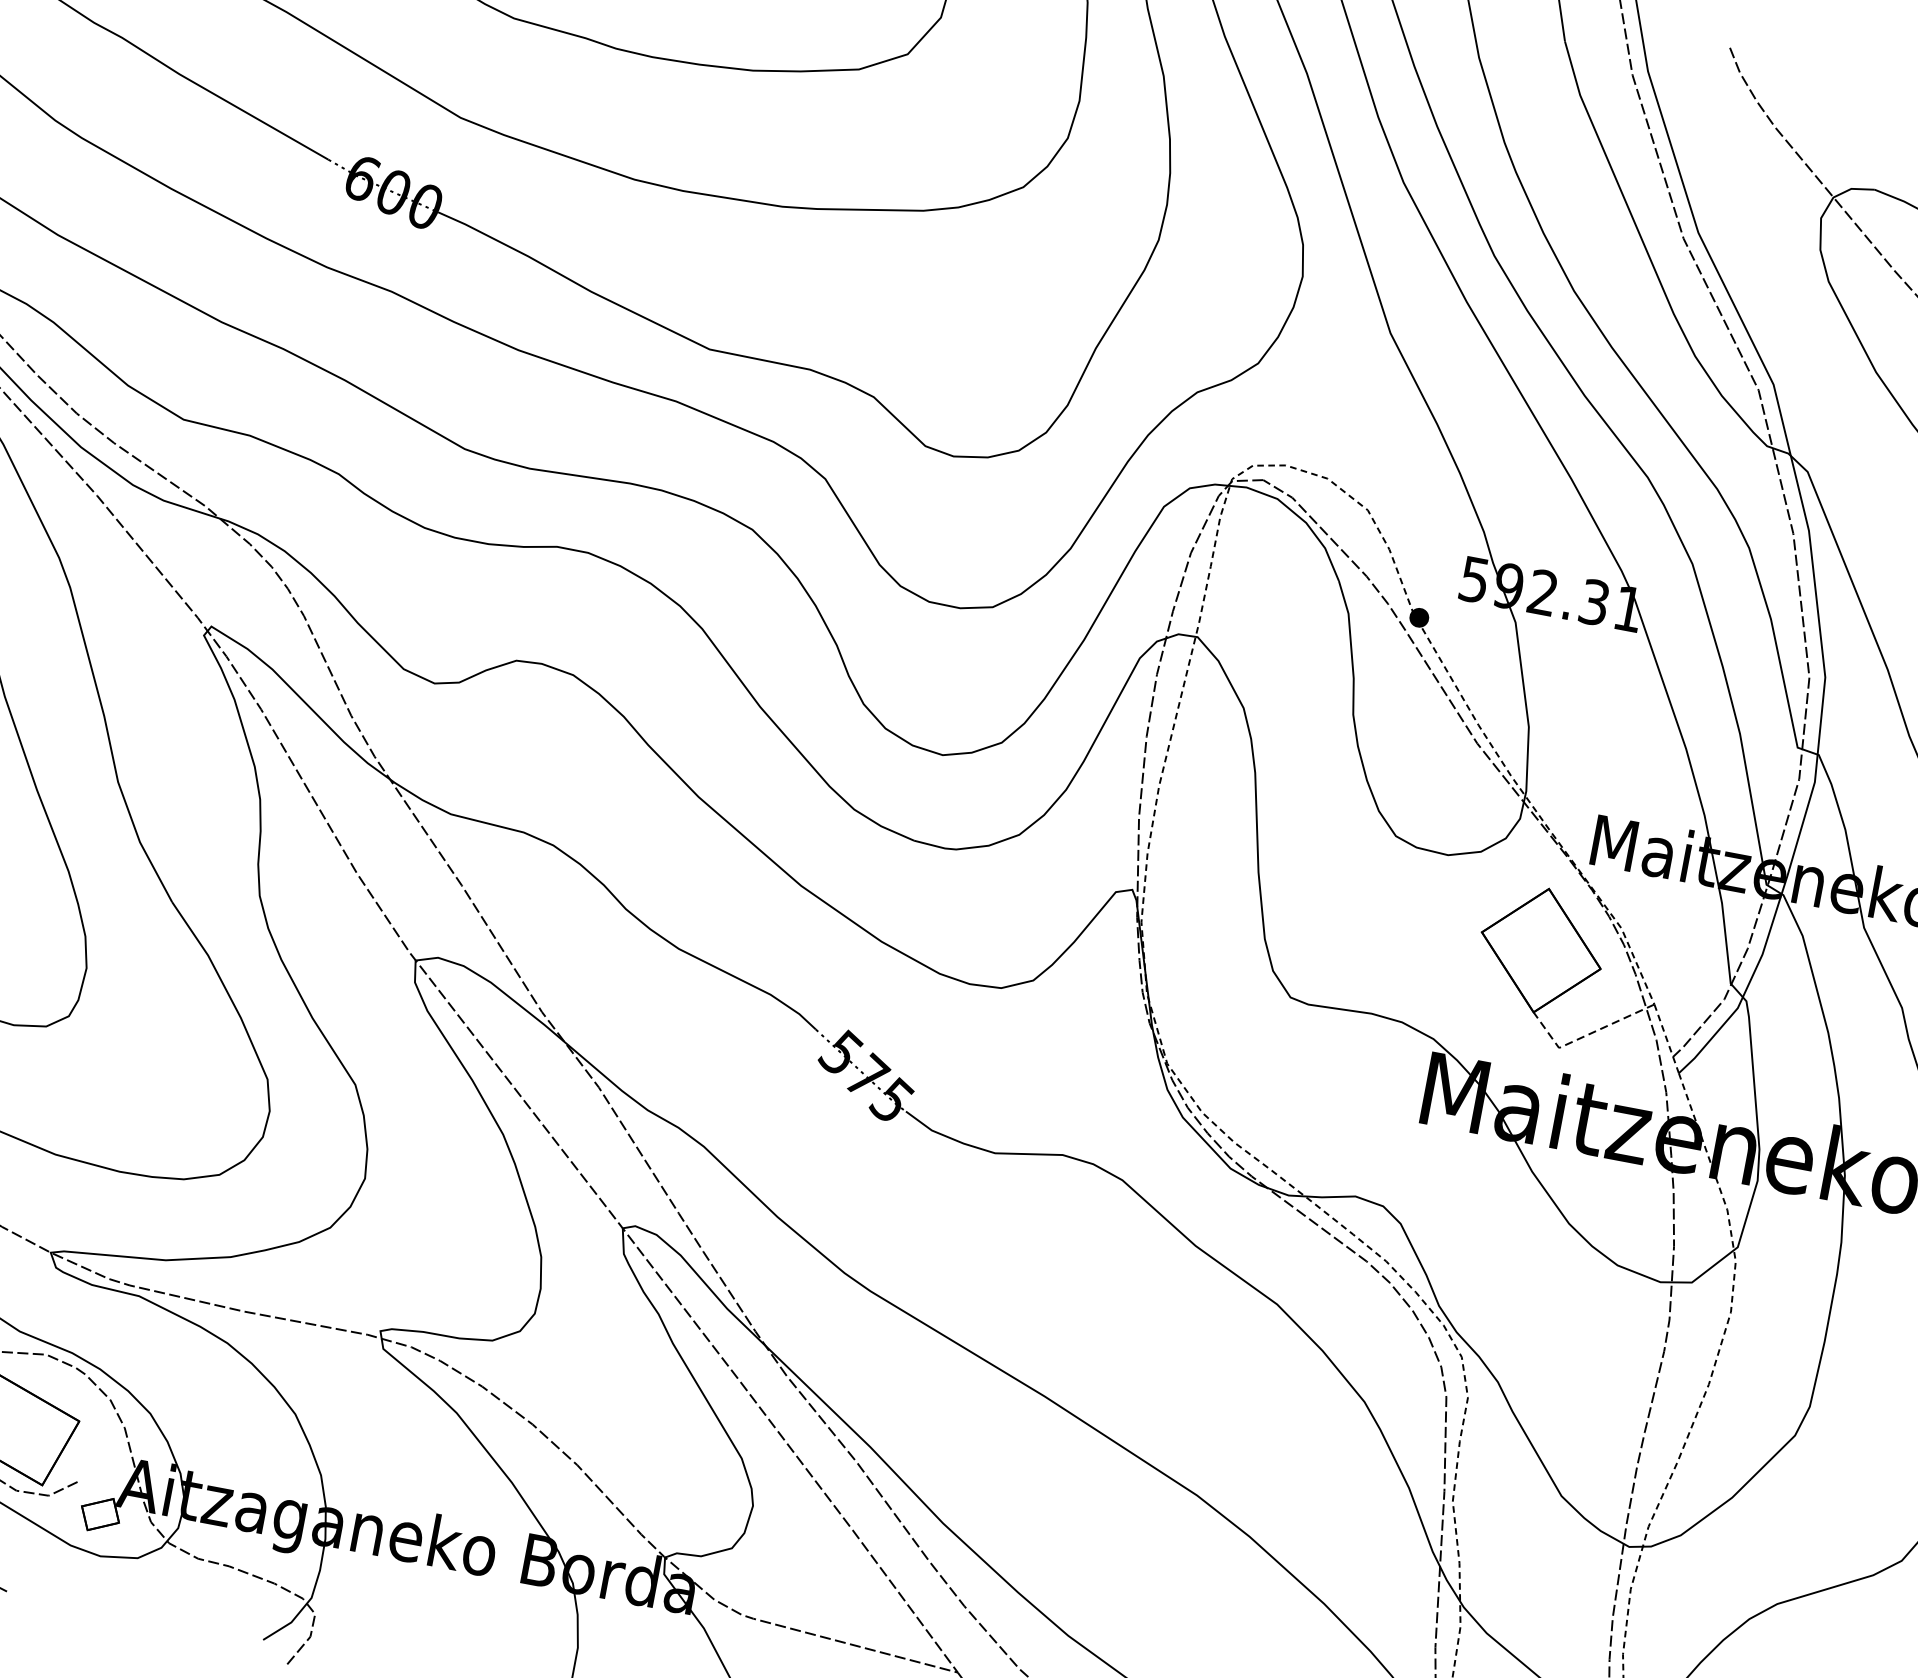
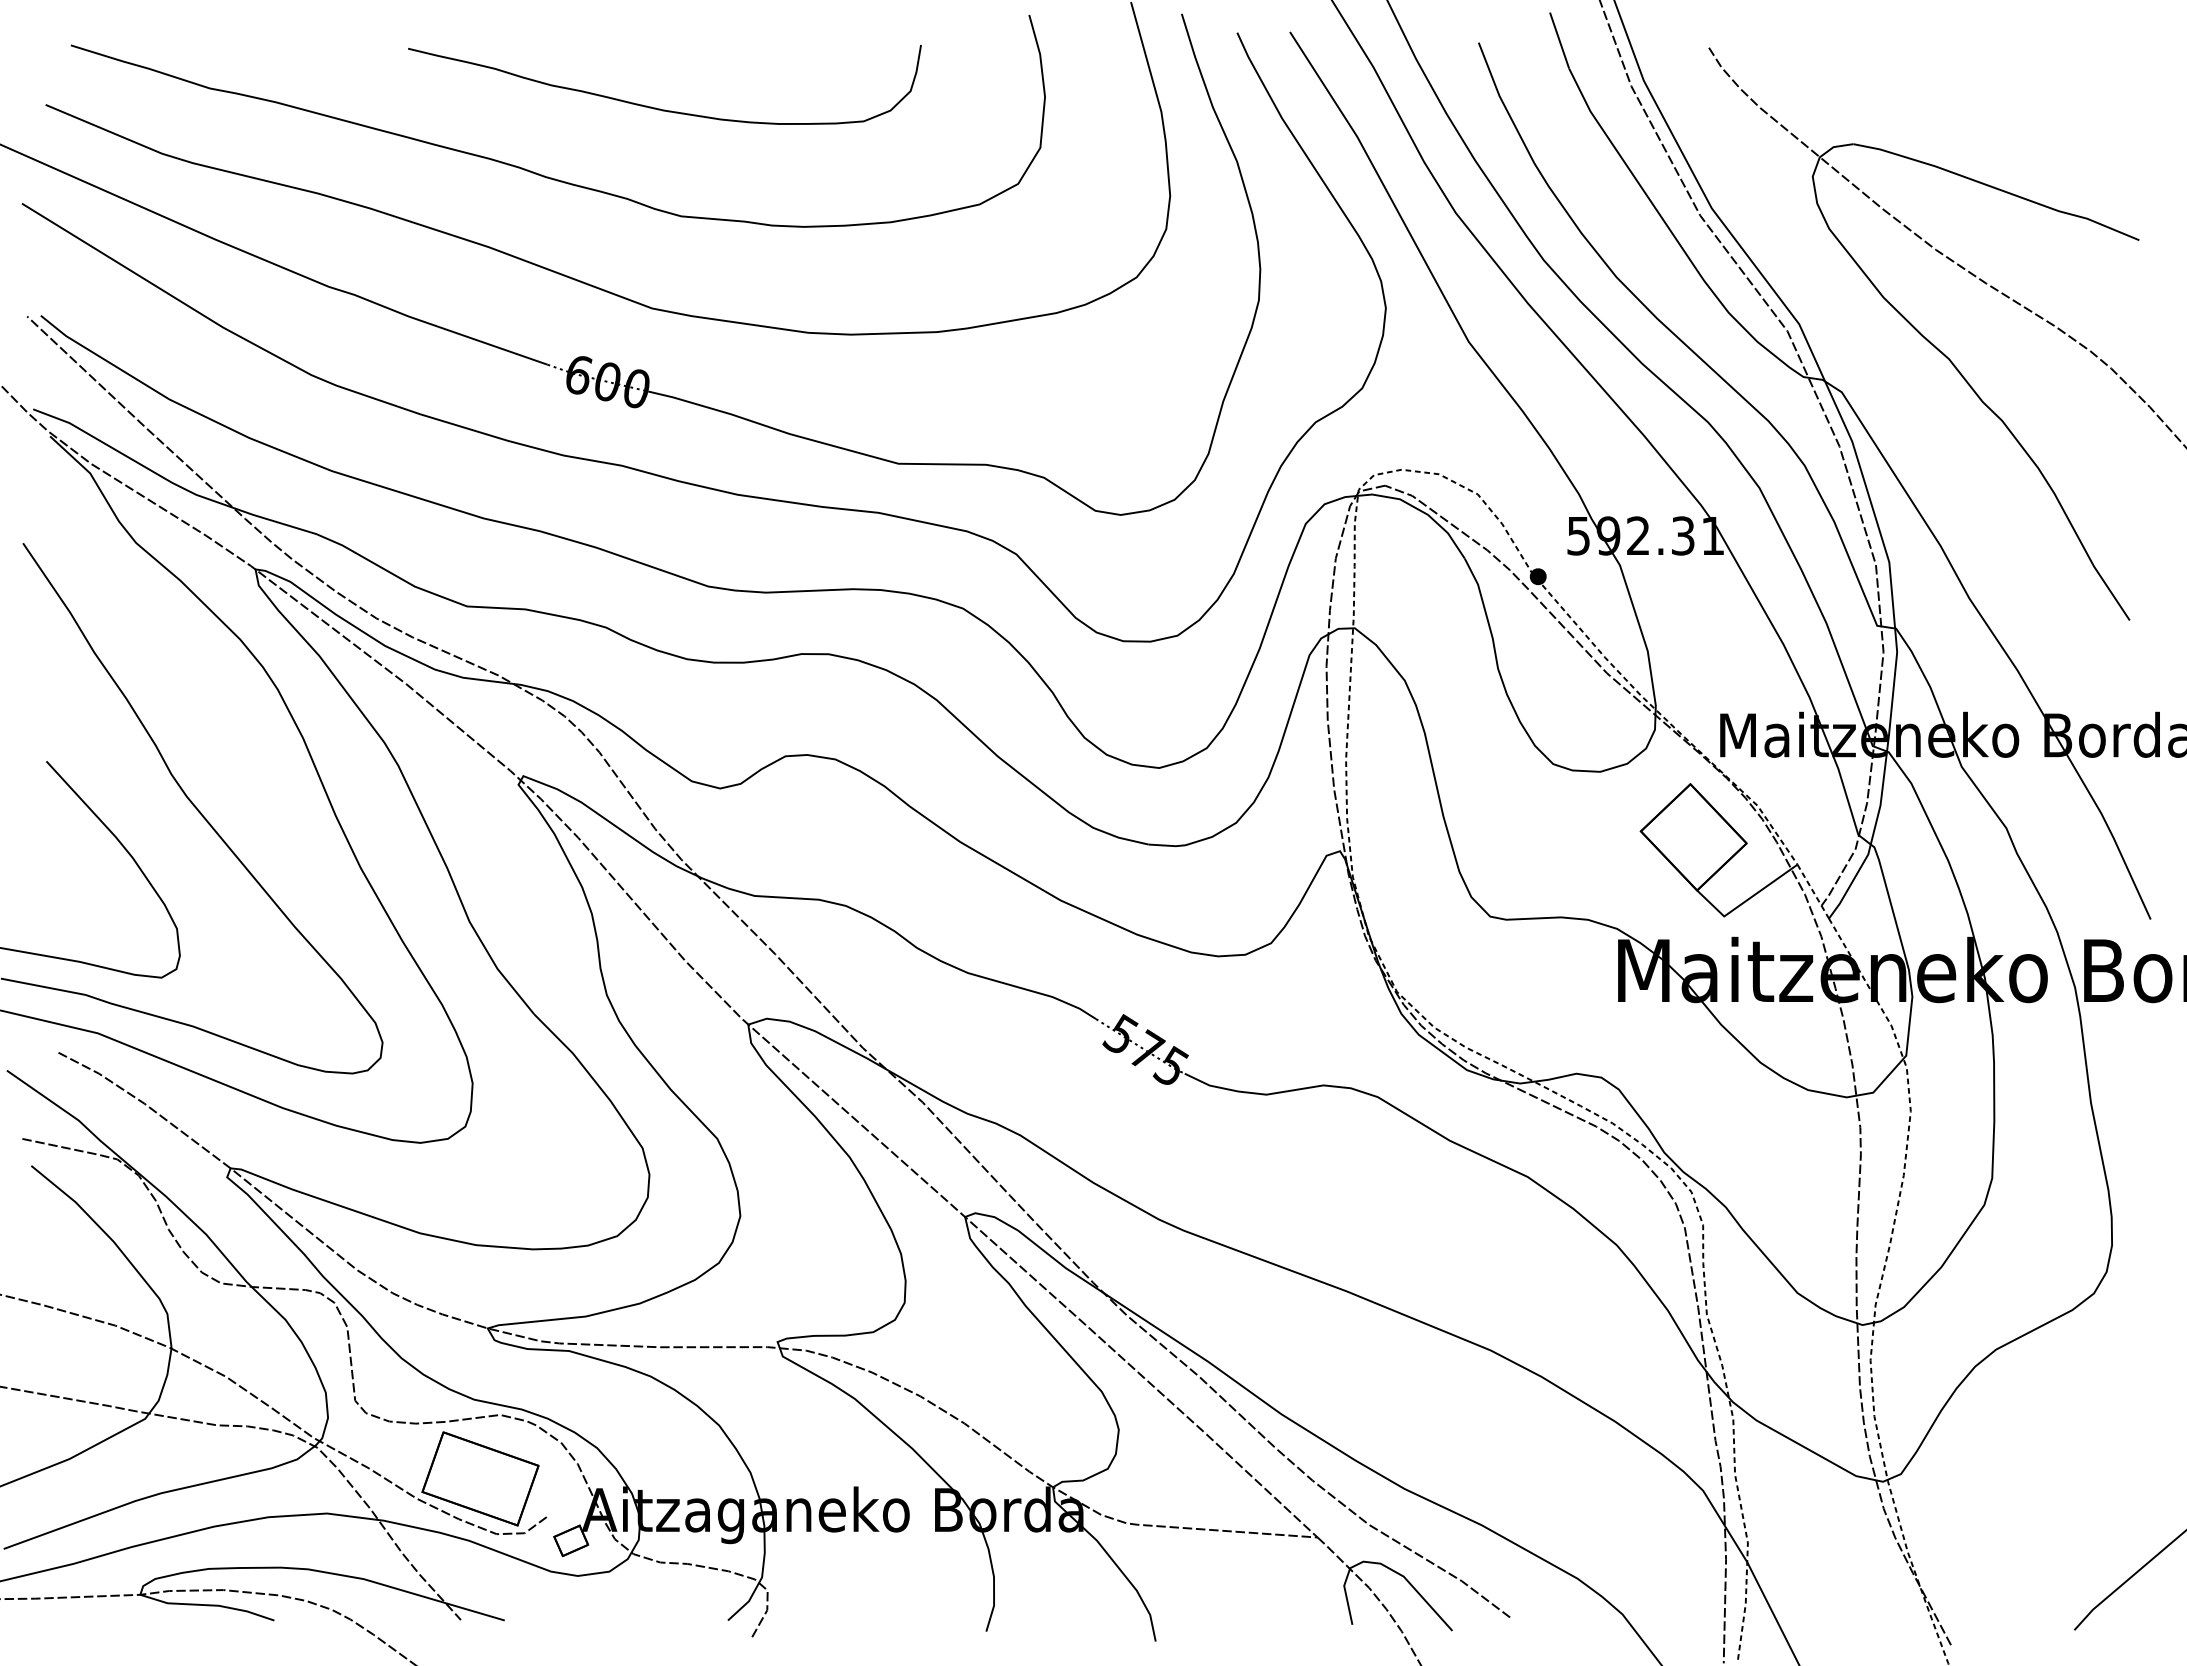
line: (1585, 1036) -> (1744, 902), dashed -> solid

